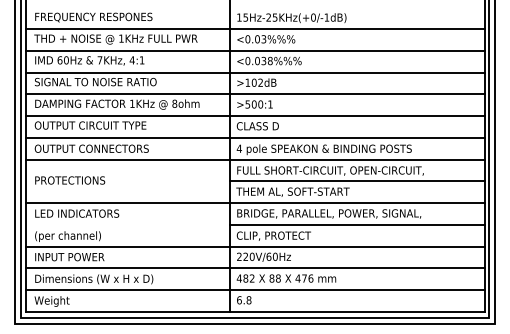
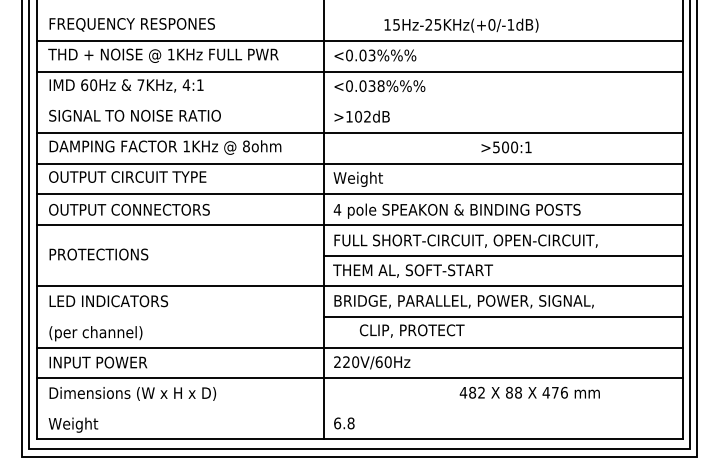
text: (291, 18) -> (461, 25), moved
line: (255, 72) -> (359, 102), removed
text: (255, 104) -> (506, 147), moved
text: (257, 126) -> (363, 178), CLASS D -> Weight
text: (273, 235) -> (411, 330), moved
text: (286, 278) -> (529, 392), moved
line: (255, 289) -> (359, 408), removed

